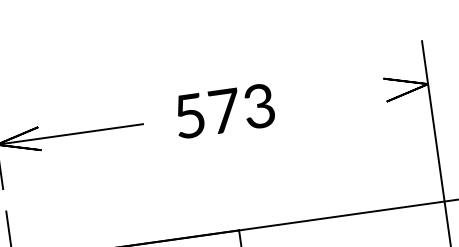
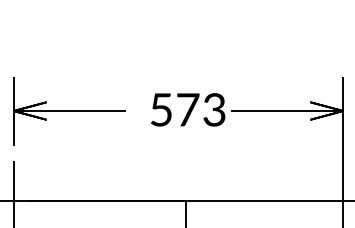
line: (355, 94) -> (287, 111), added

